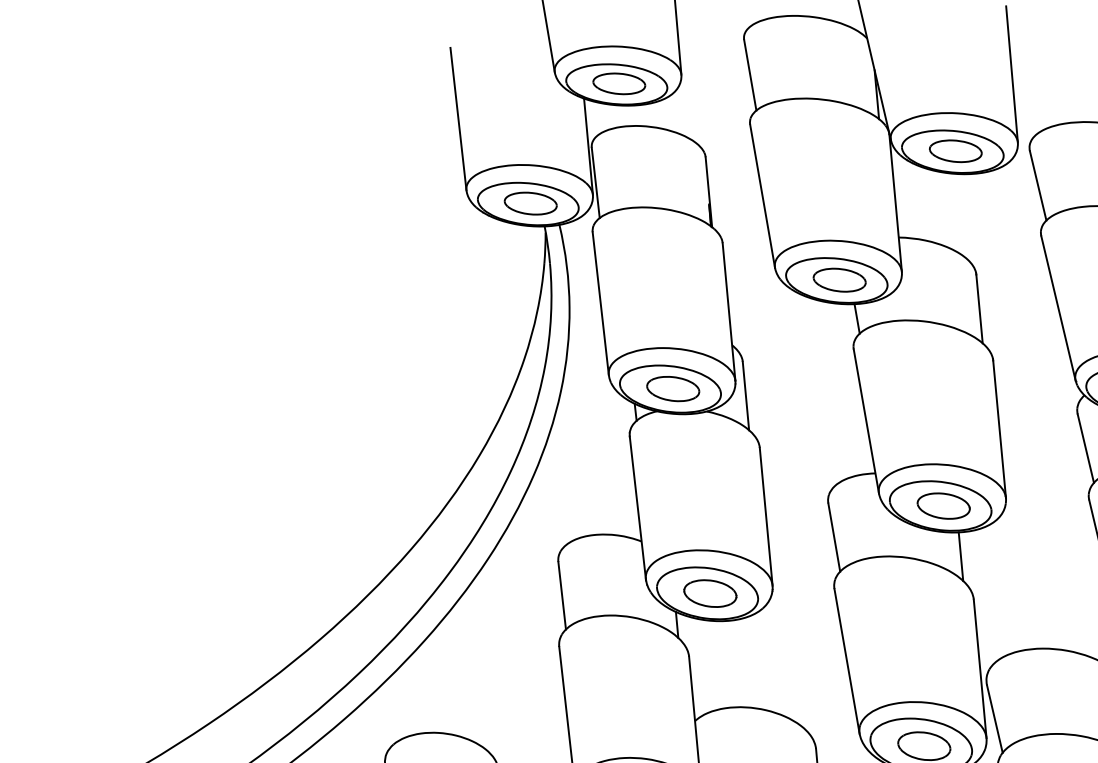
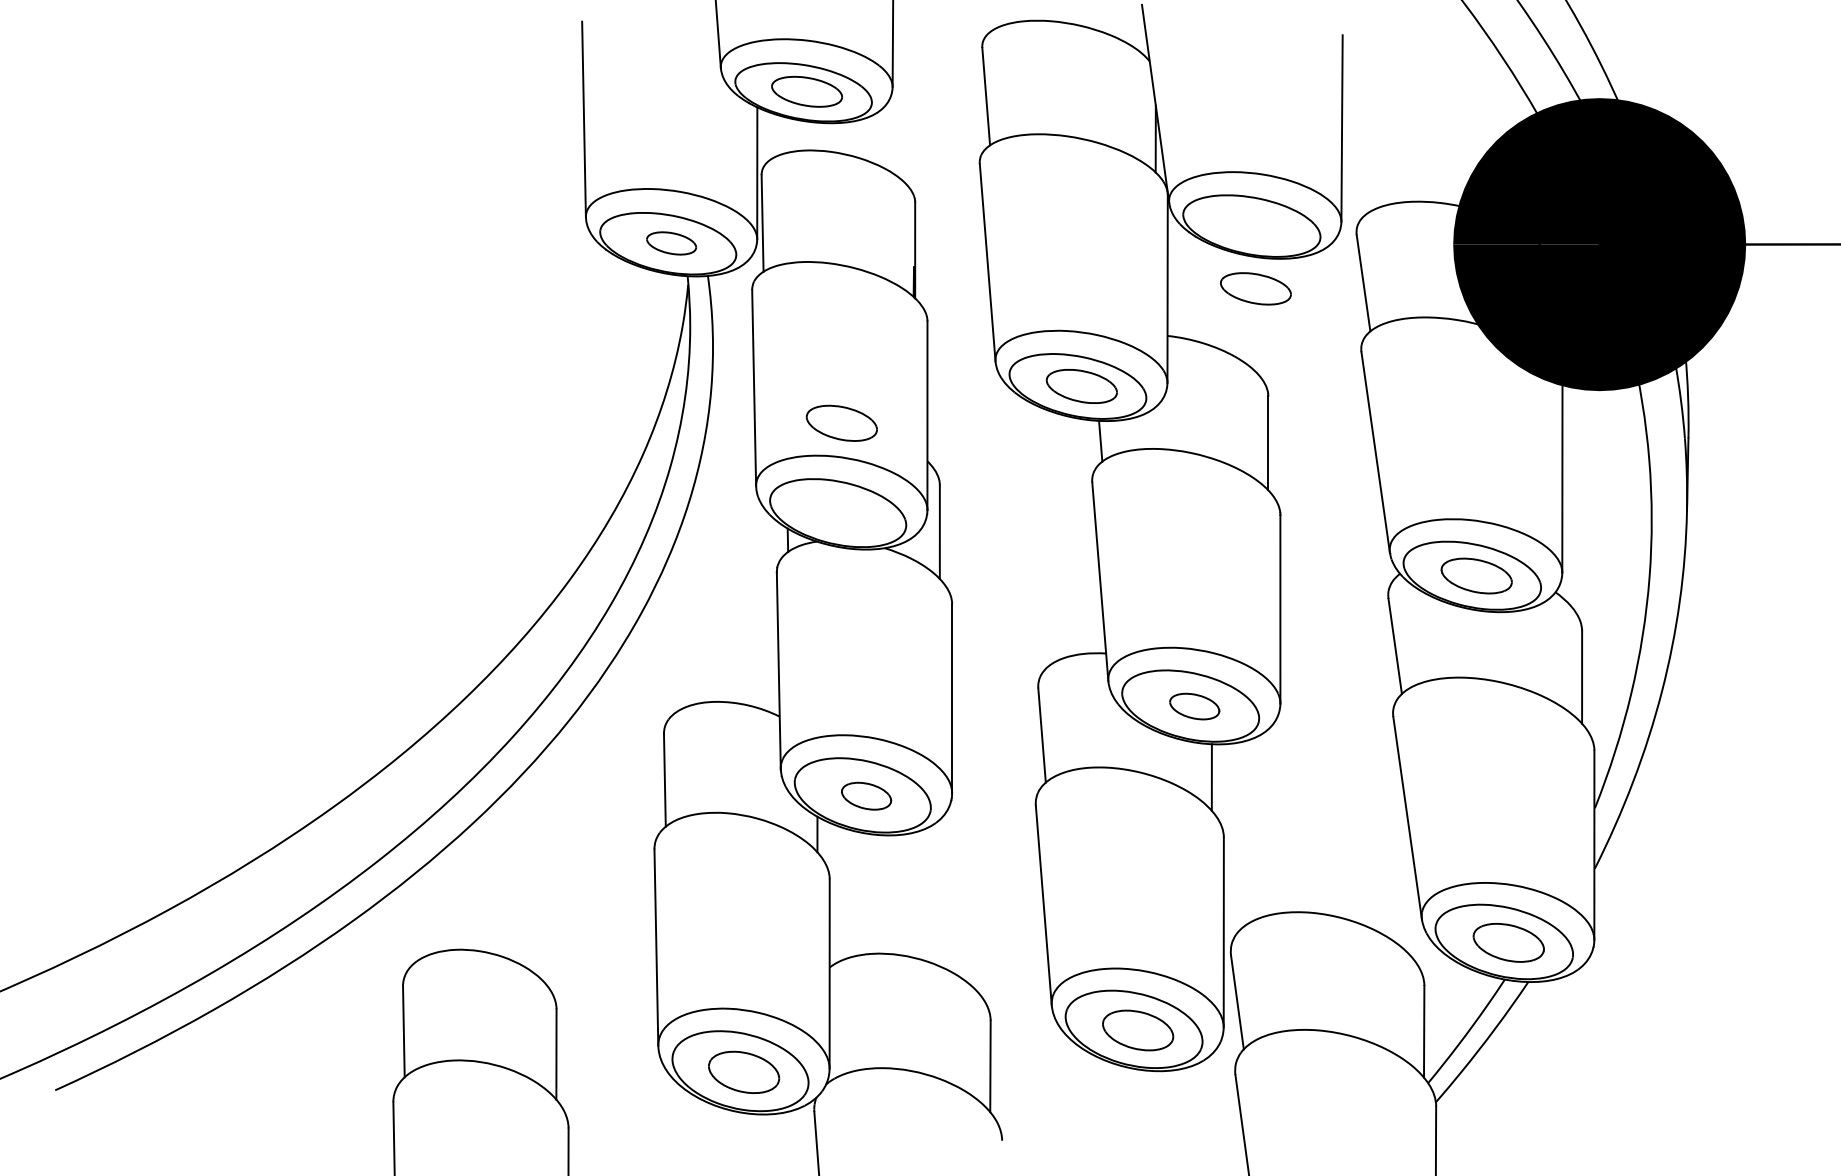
part: (955, 151) -> (1255, 288), moved
part: (530, 203) -> (671, 243), size x0.7
part: (672, 388) -> (841, 422), moved
part: (943, 506) -> (1194, 706), size x0.7
part: (710, 593) -> (866, 796), size x0.7

